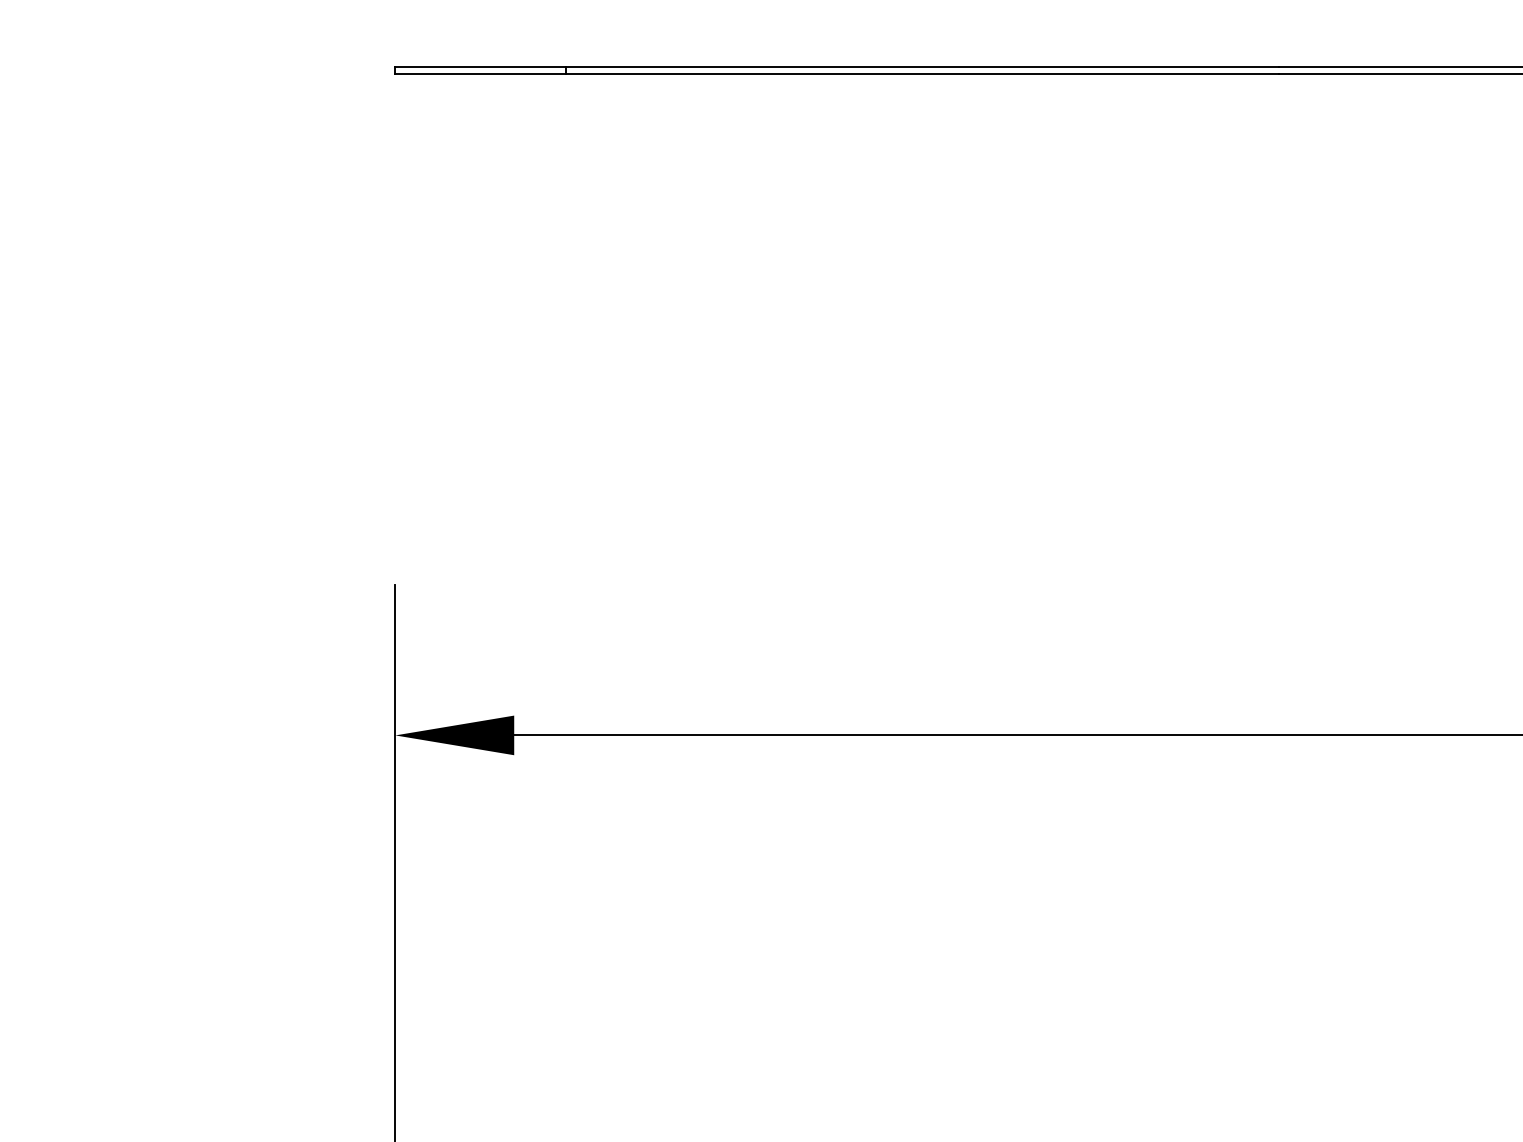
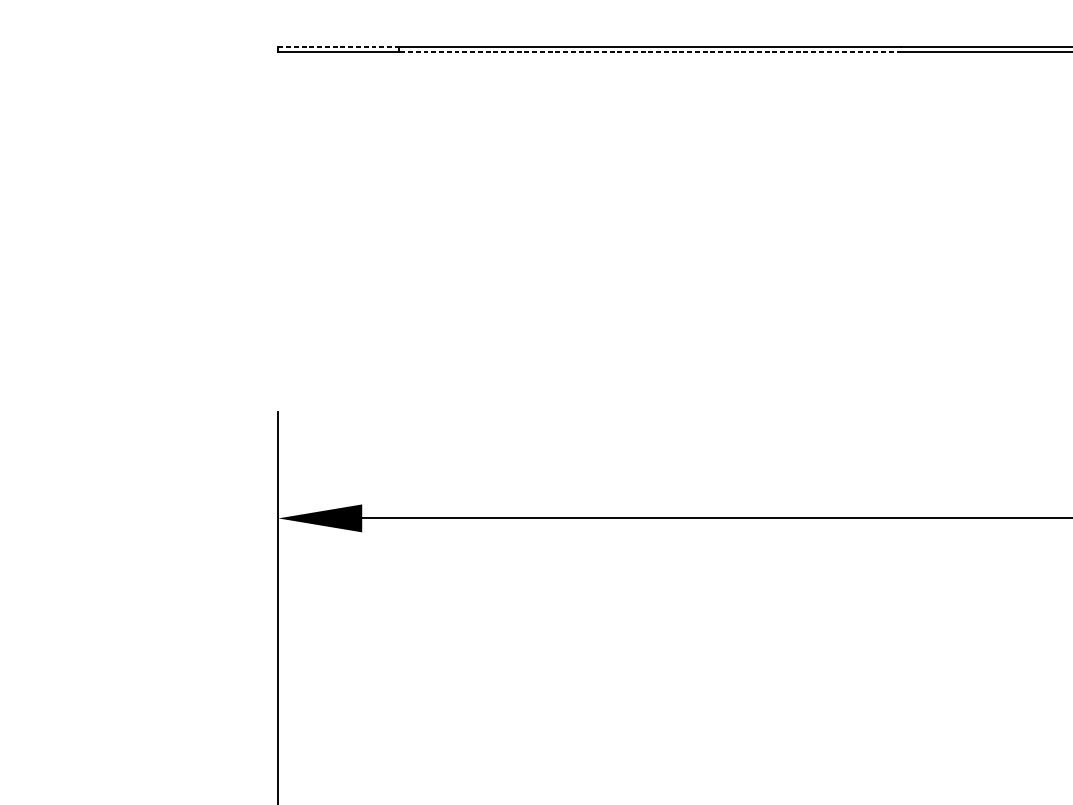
line: (480, 66) -> (338, 46), solid -> dashed
line: (922, 73) -> (649, 51), solid -> dashed

